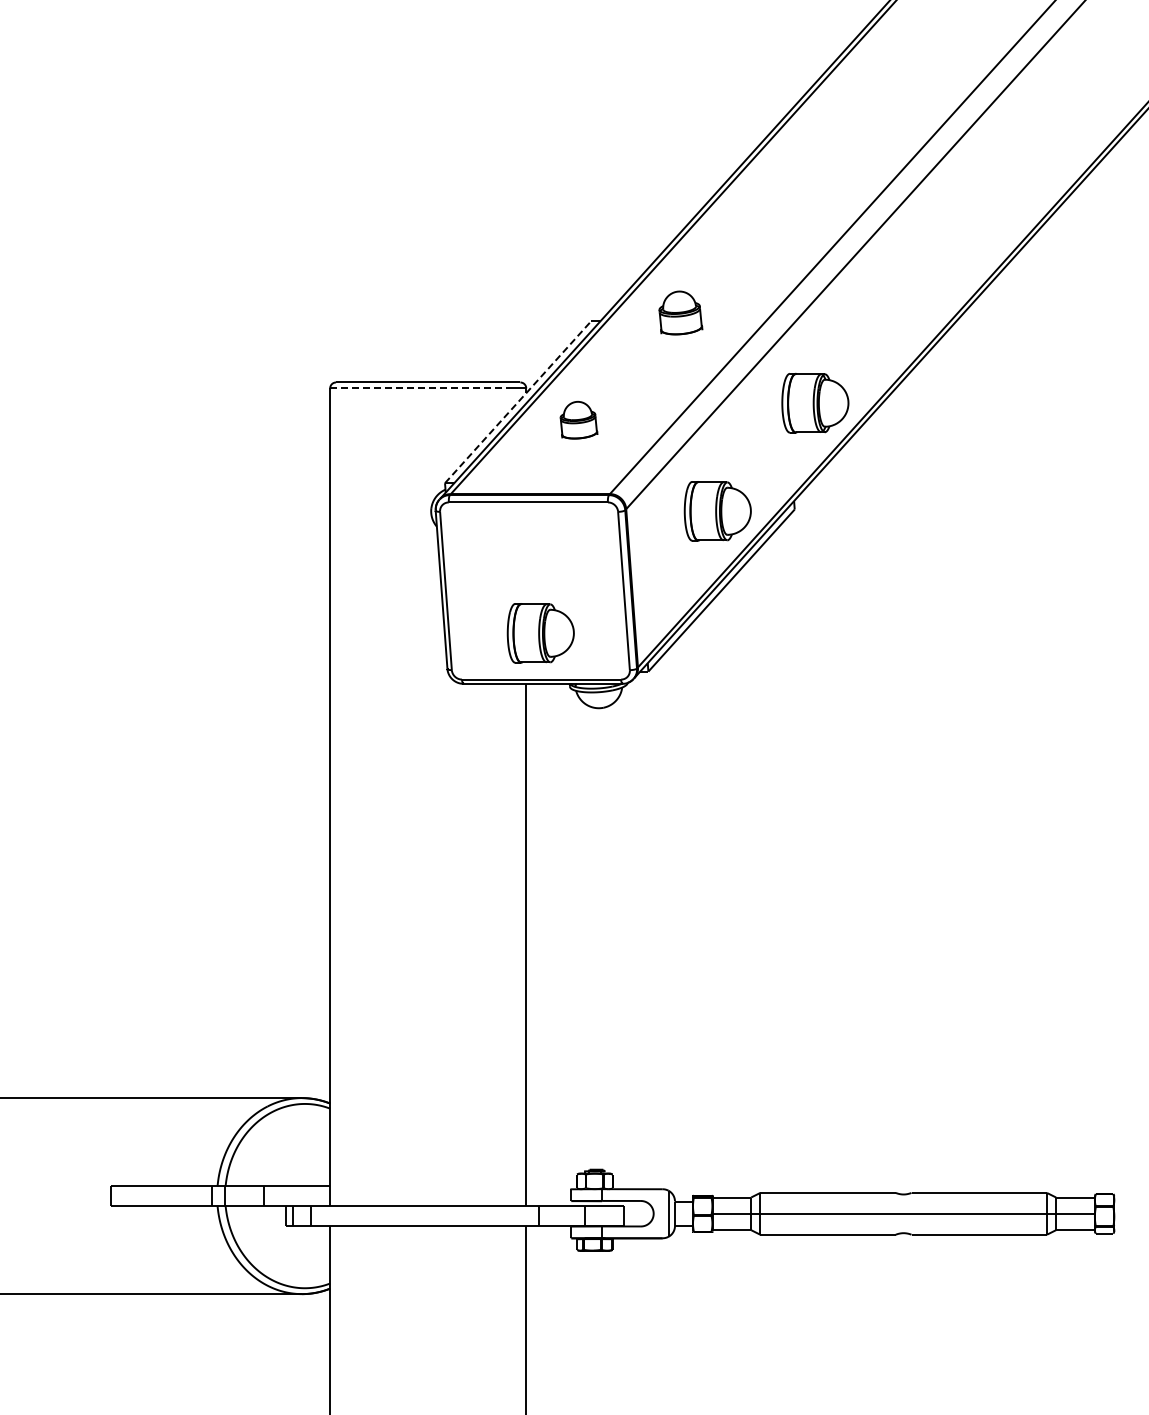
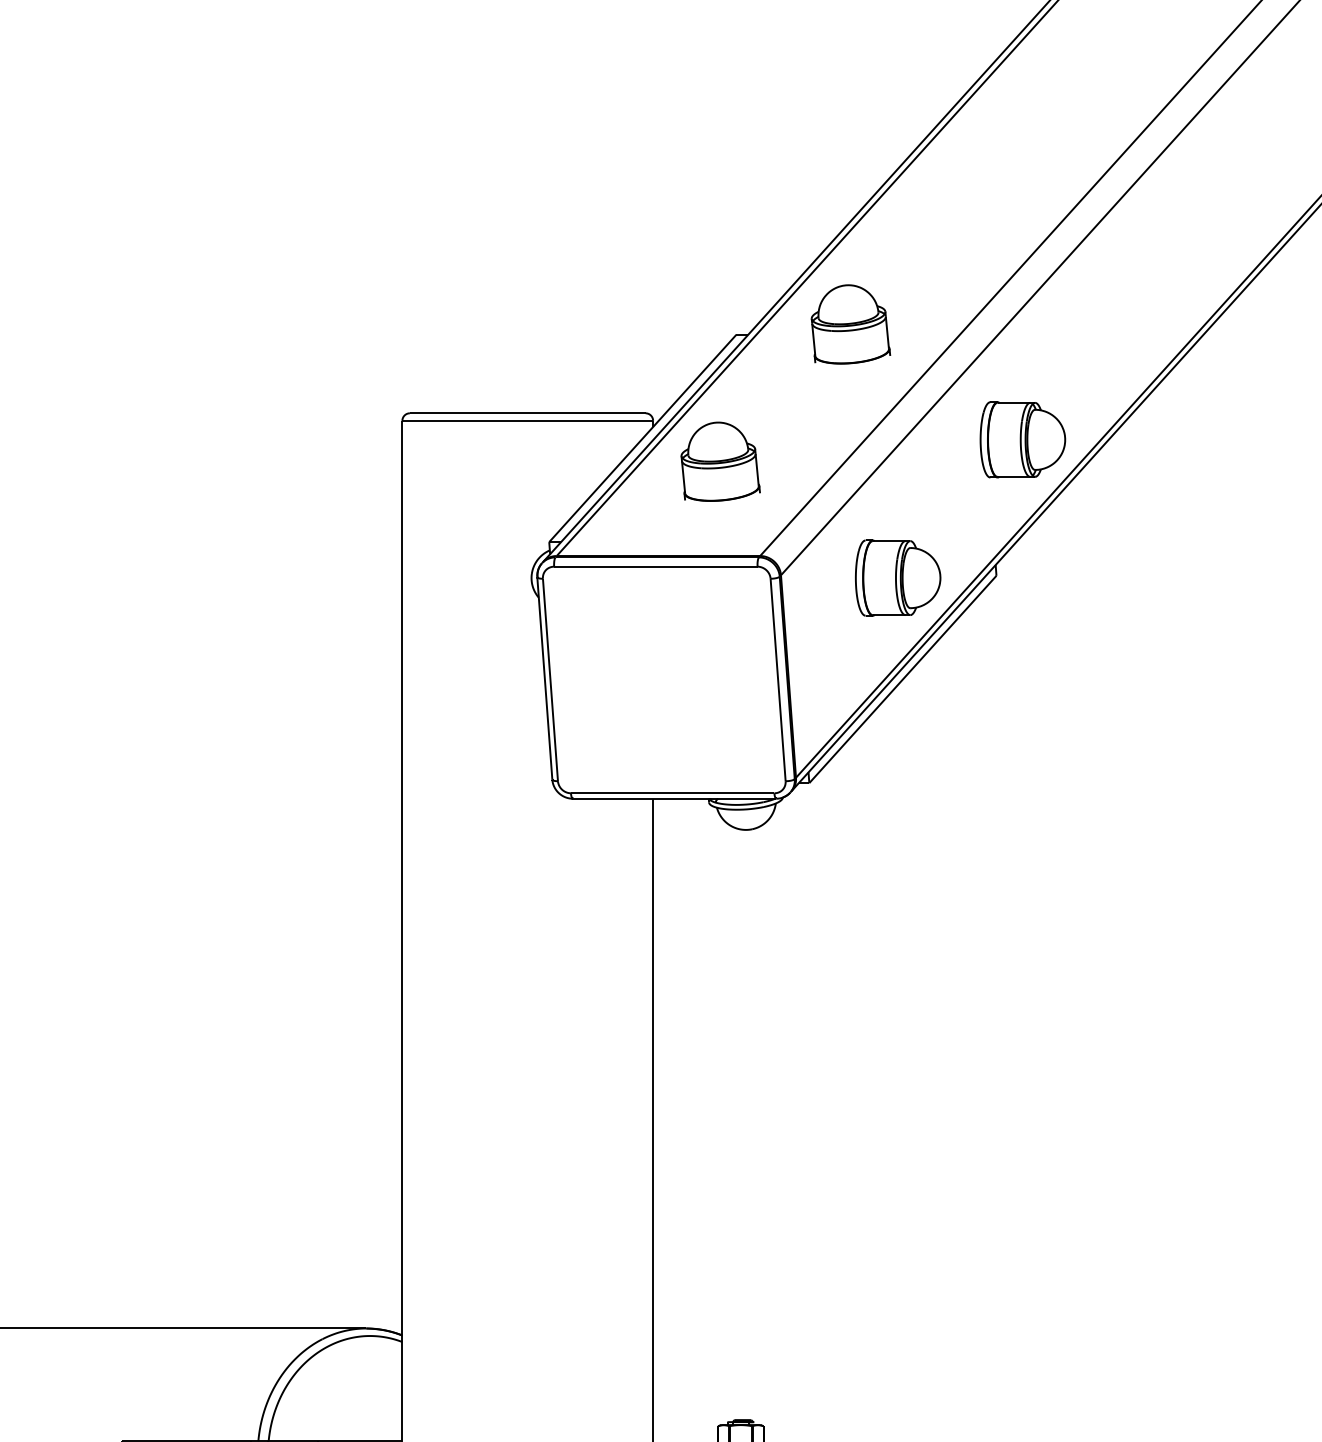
part: (680, 312) -> (850, 323), size x1.43
line: (421, 388) -> (519, 421), dashed -> solid
line: (518, 401) -> (643, 437), dashed -> solid
part: (578, 419) -> (719, 460), size x1.67
part: (540, 633) -> (671, 734), removed

